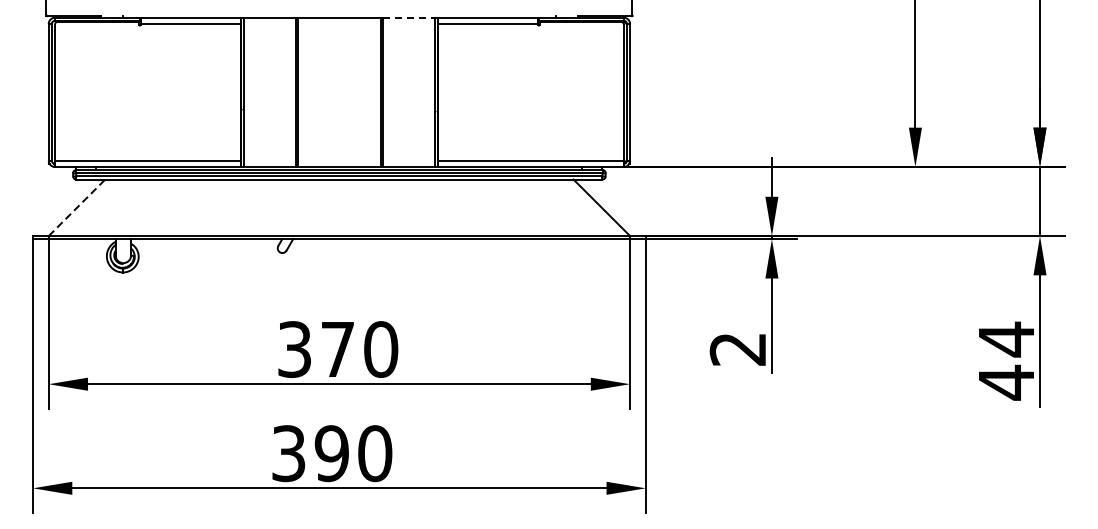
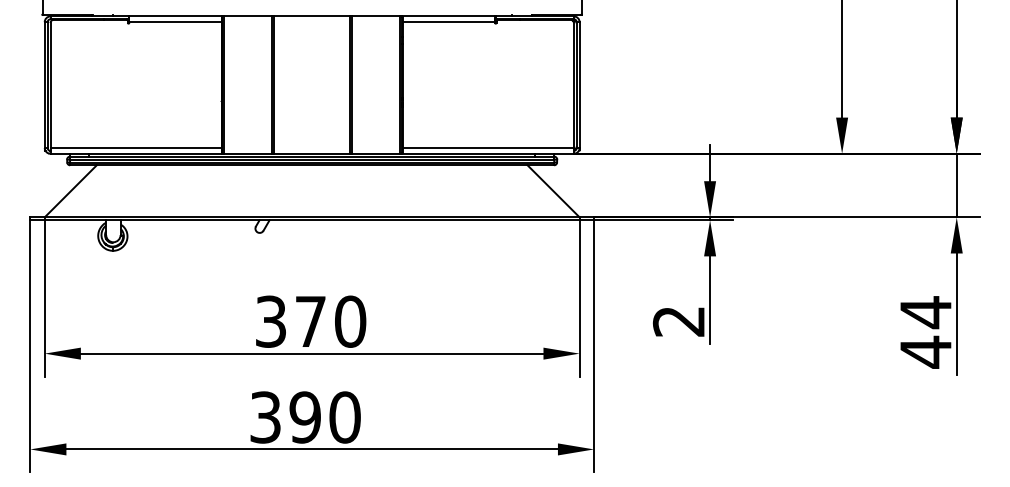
line: (409, 17) -> (376, 16), dashed -> solid
line: (76, 207) -> (70, 191), dashed -> solid

